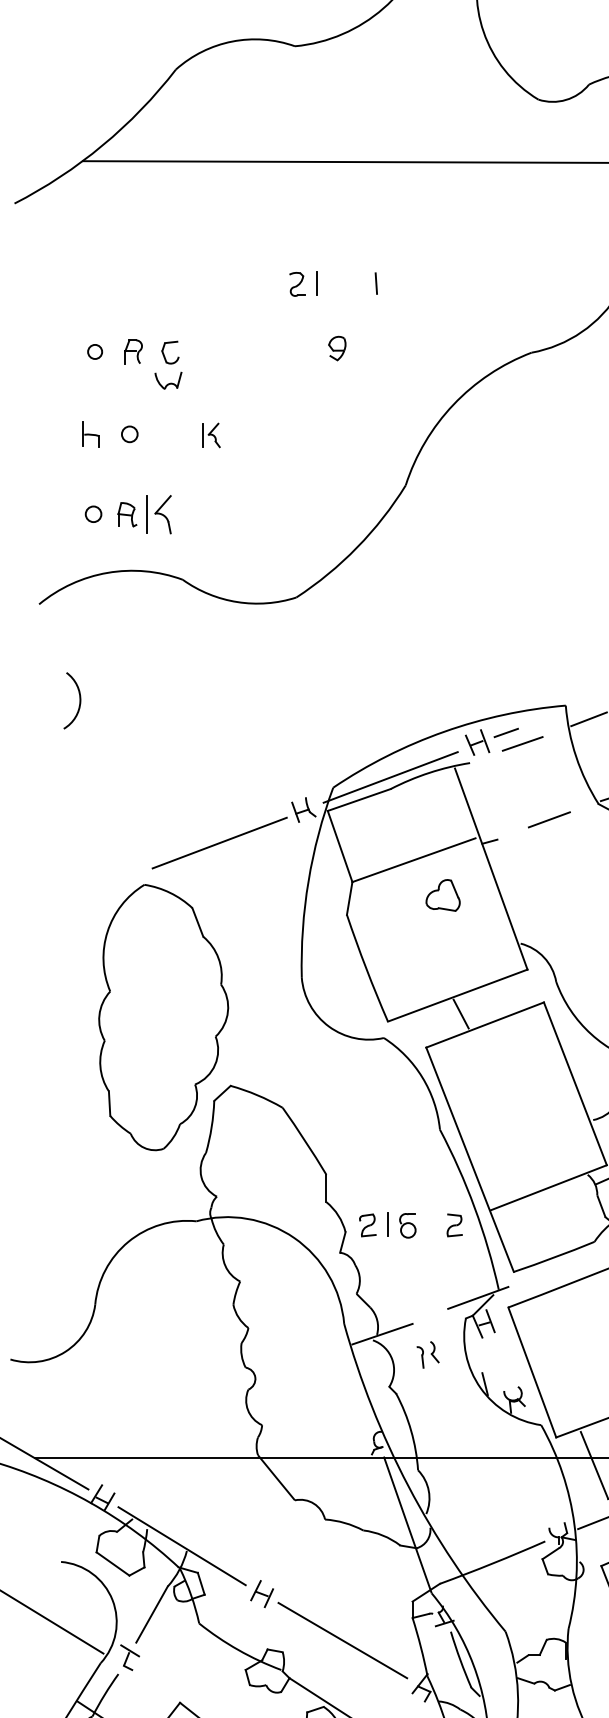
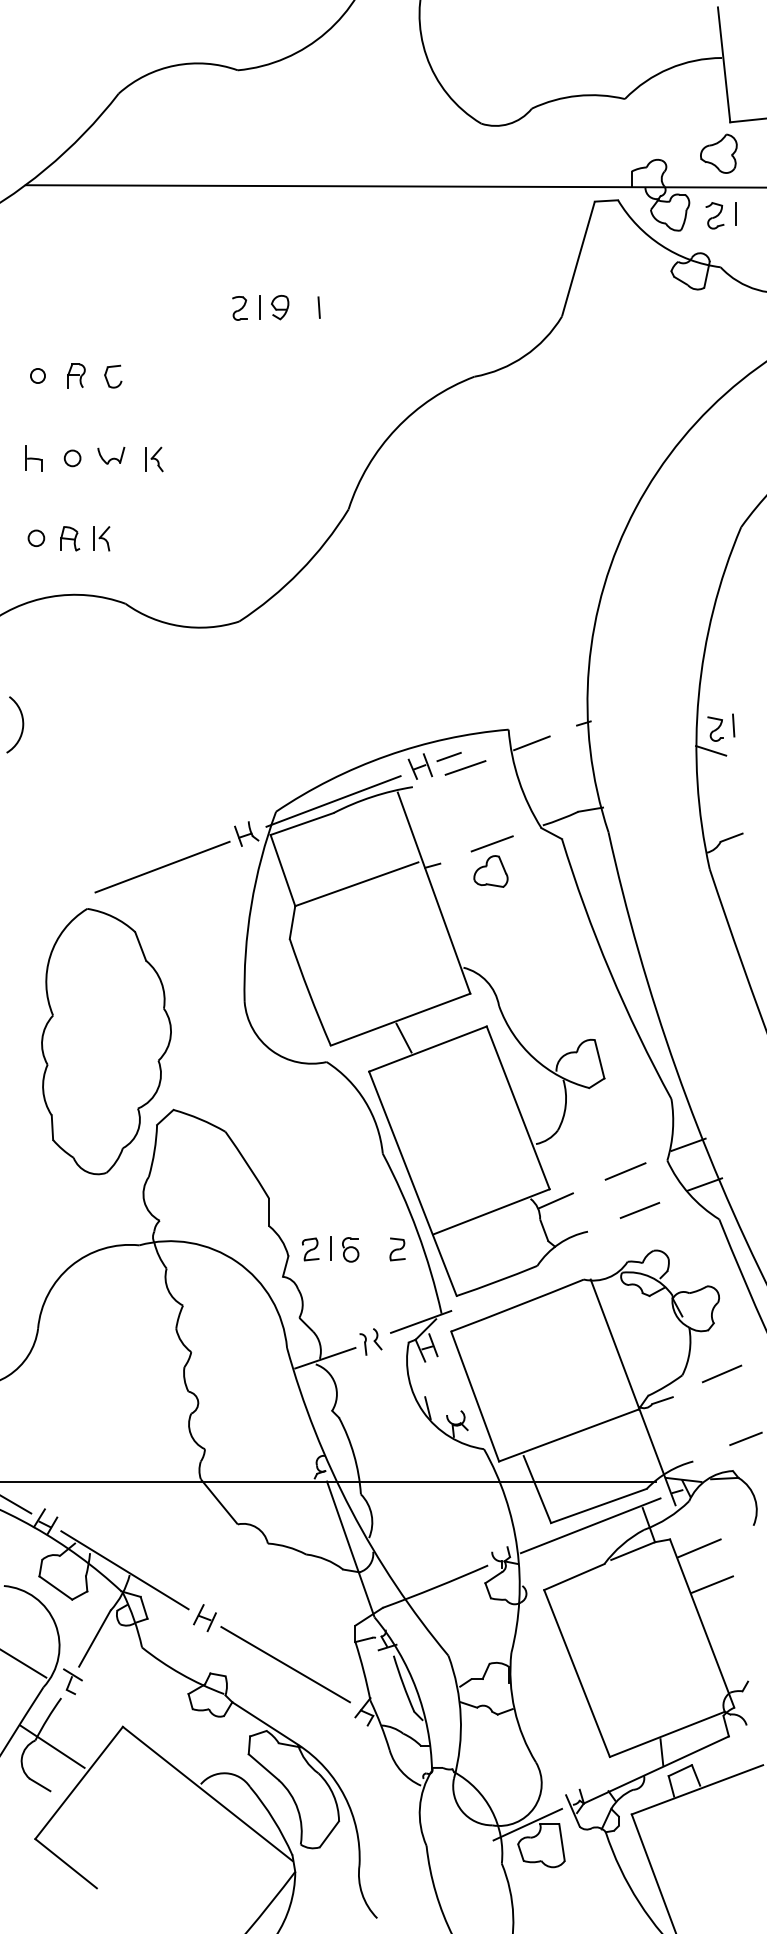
part: (337, 348) -> (280, 307), moved
part: (168, 380) -> (111, 455), moved
part: (158, 514) -> (101, 538), size x0.62
part: (442, 895) -> (490, 871), moved
part: (427, 1354) -> (370, 1341), moved

